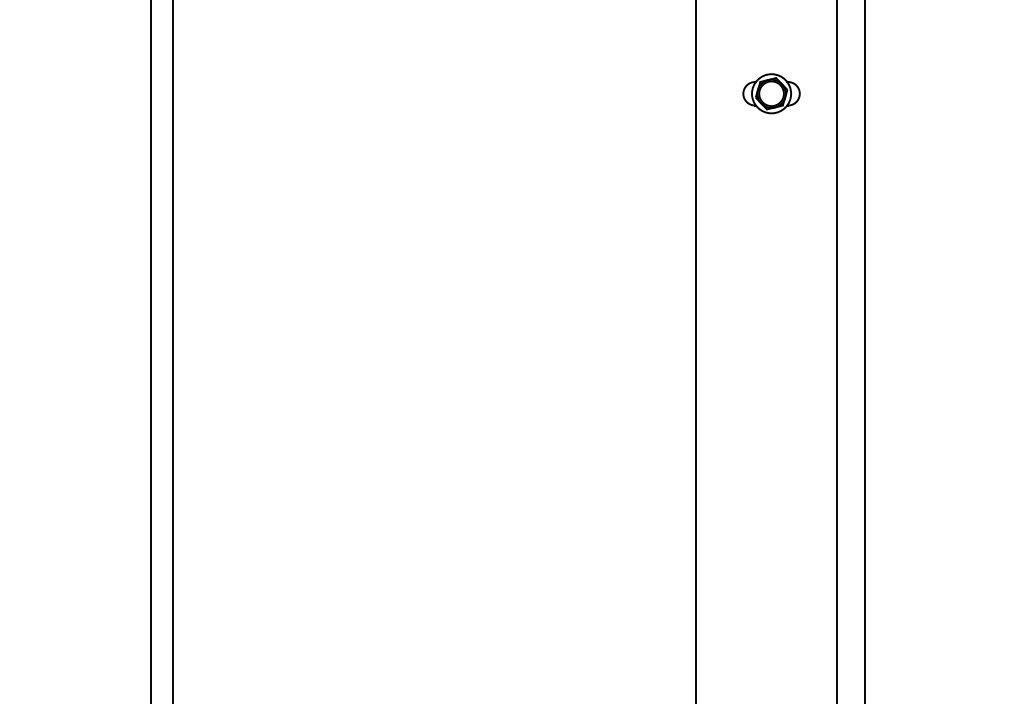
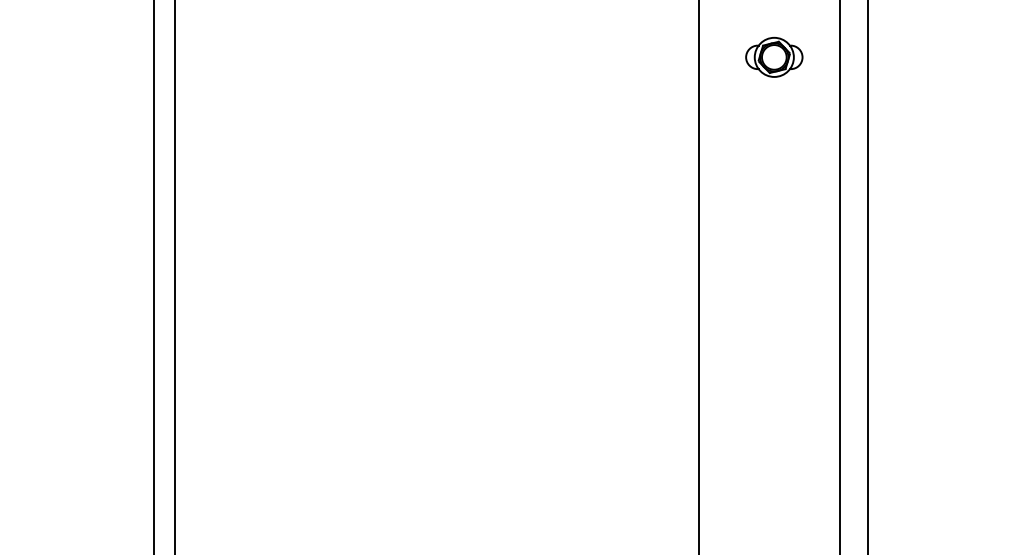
part: (771, 93) -> (774, 57), moved

